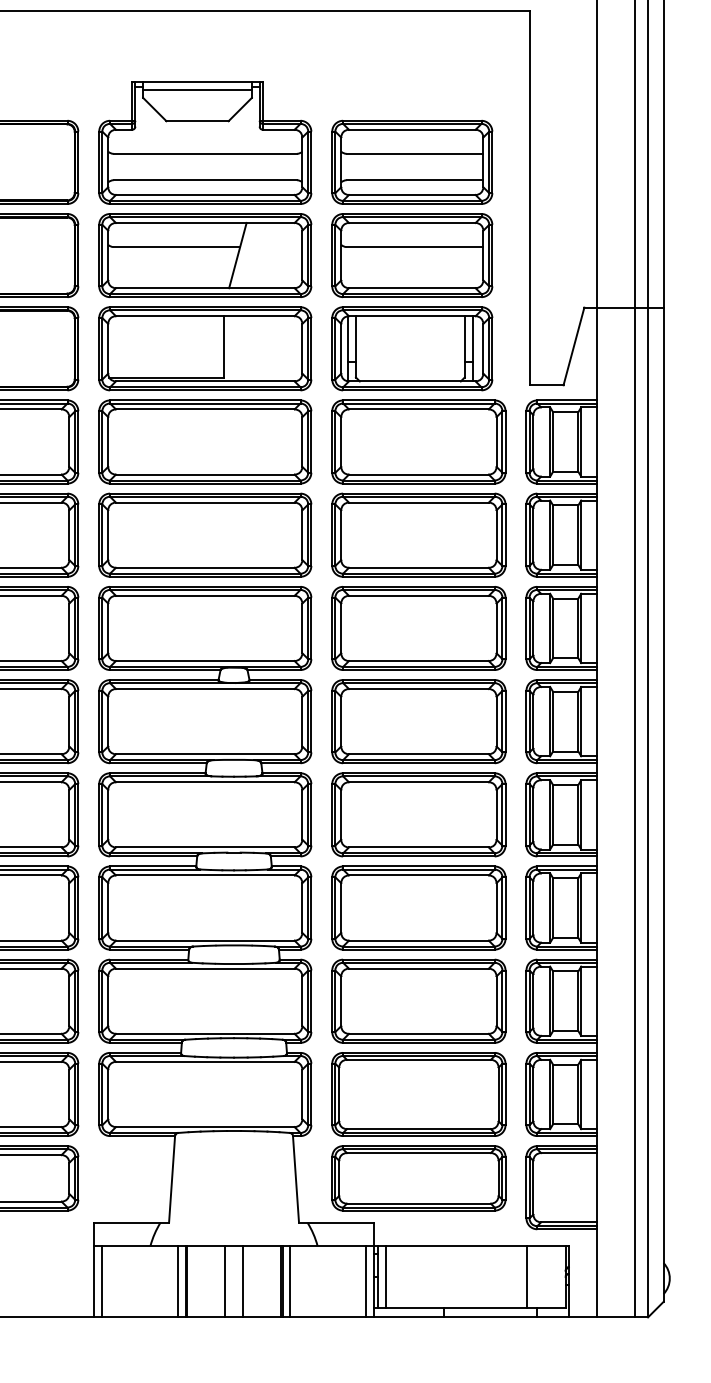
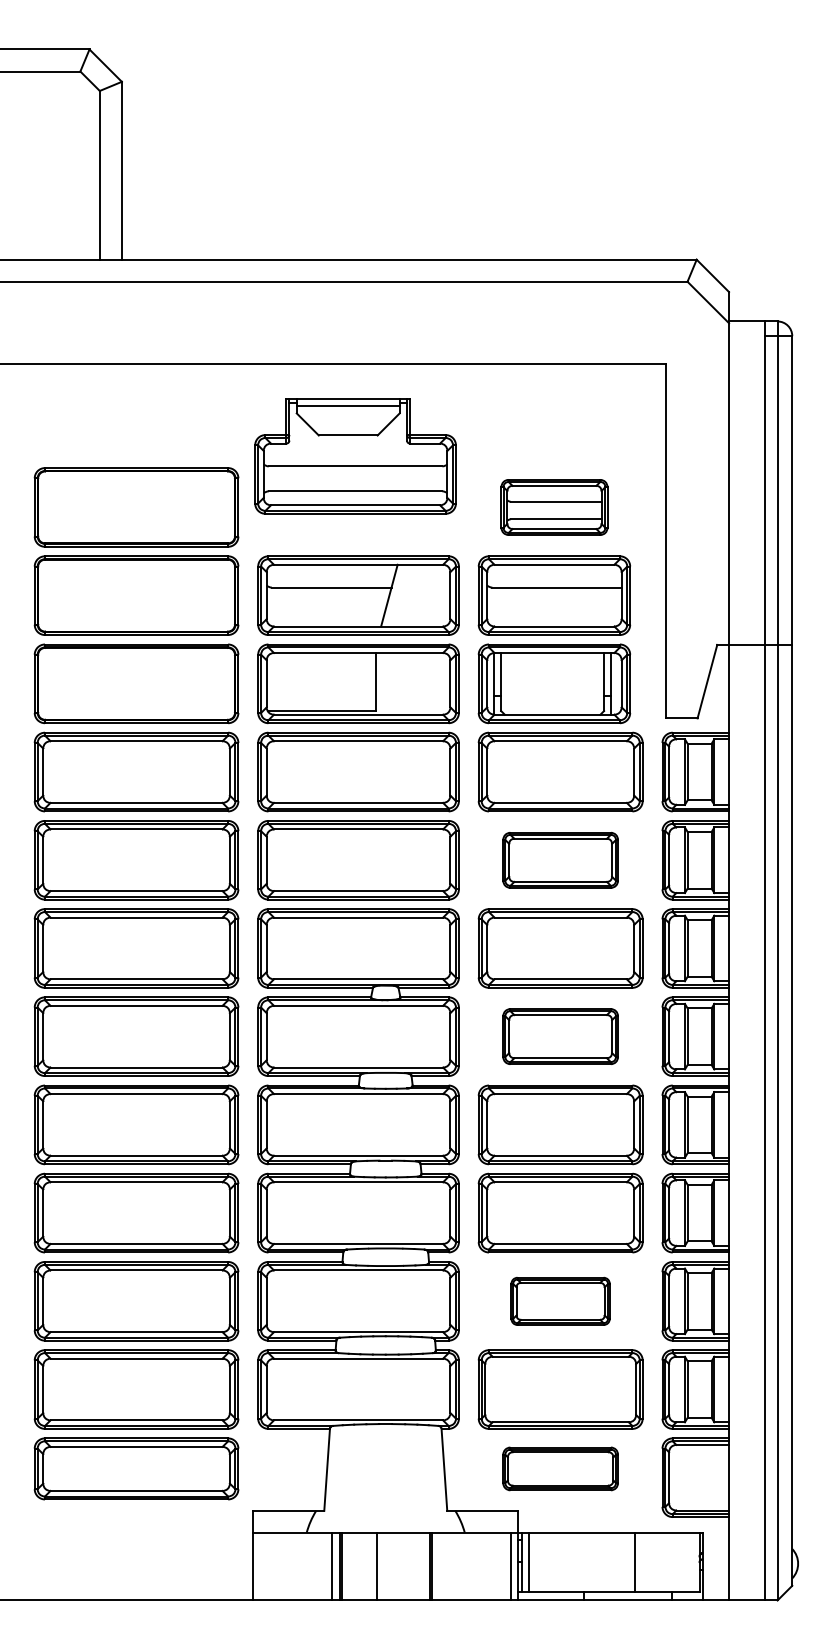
part: (205, 143) -> (355, 456), moved
part: (412, 162) -> (554, 507), size x0.7
part: (418, 535) -> (560, 860), size x0.7
part: (418, 721) -> (560, 1036), size x0.7
part: (418, 1001) -> (560, 1301), size x0.6
part: (418, 1177) -> (560, 1468), size x0.7
line: (526, 1276) -> (634, 1561), moved
line: (101, 1281) -> (260, 1566), removed
line: (243, 1281) -> (394, 1566), removed
line: (290, 1281) -> (439, 1566), removed

